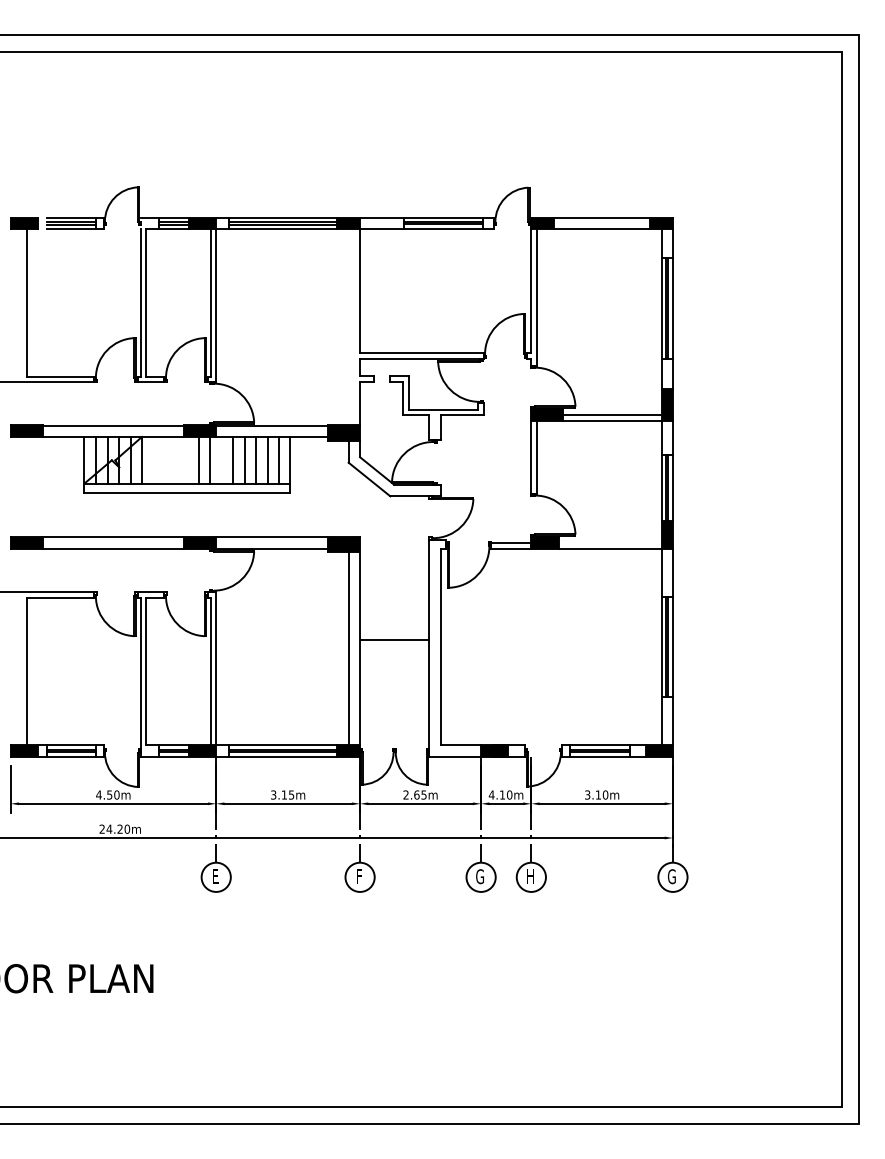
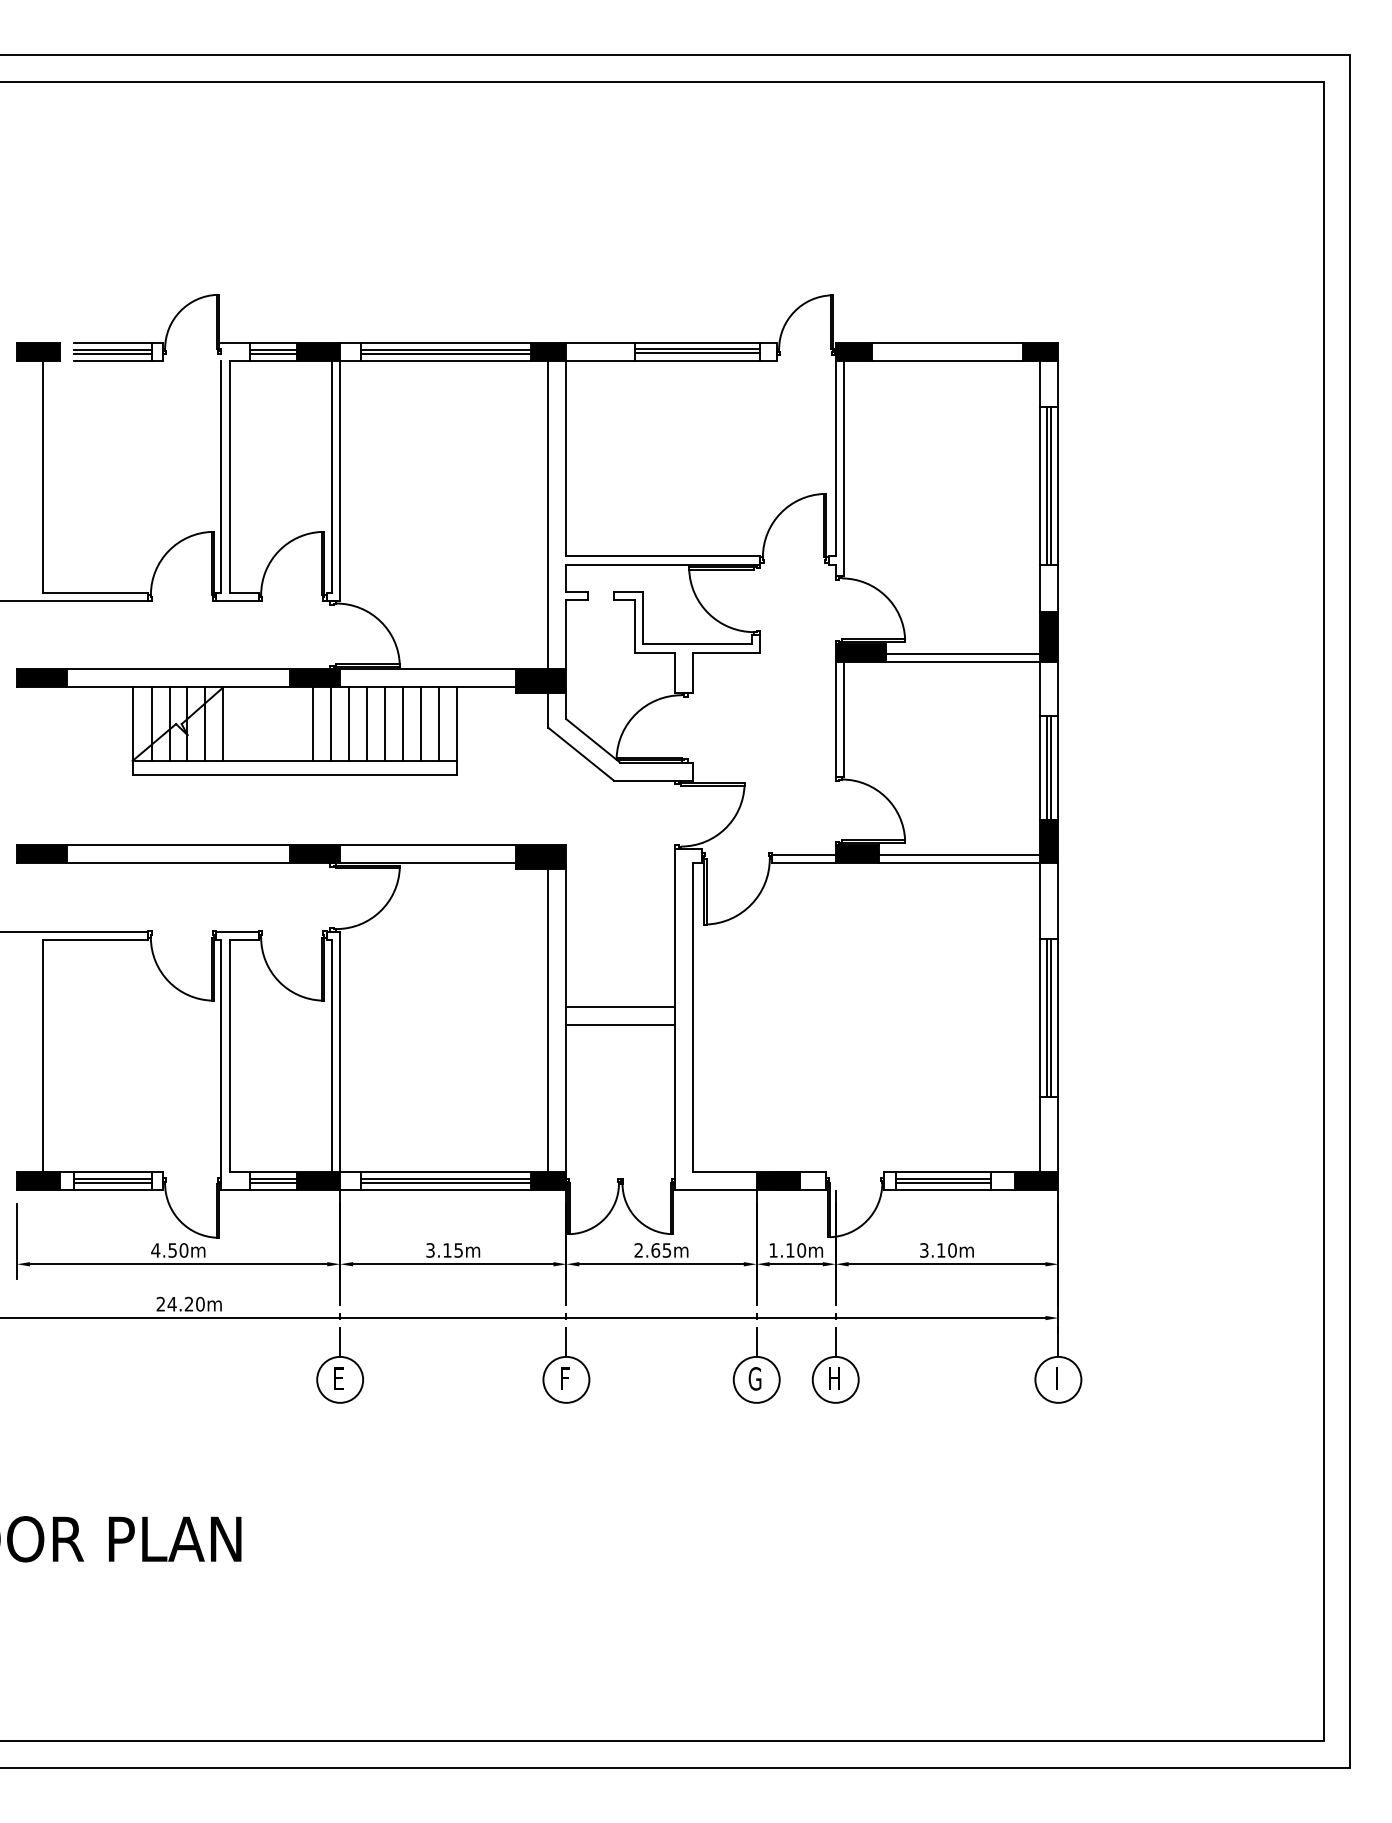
line: (348, 327) -> (548, 515), added
line: (221, 459) -> (348, 722), added
line: (609, 543) -> (958, 854), added
line: (394, 651) -> (620, 1024), added
text: (491, 794) -> (773, 1249), 4.10m -> 1.10m
text: (671, 876) -> (1056, 1378), G -> I

